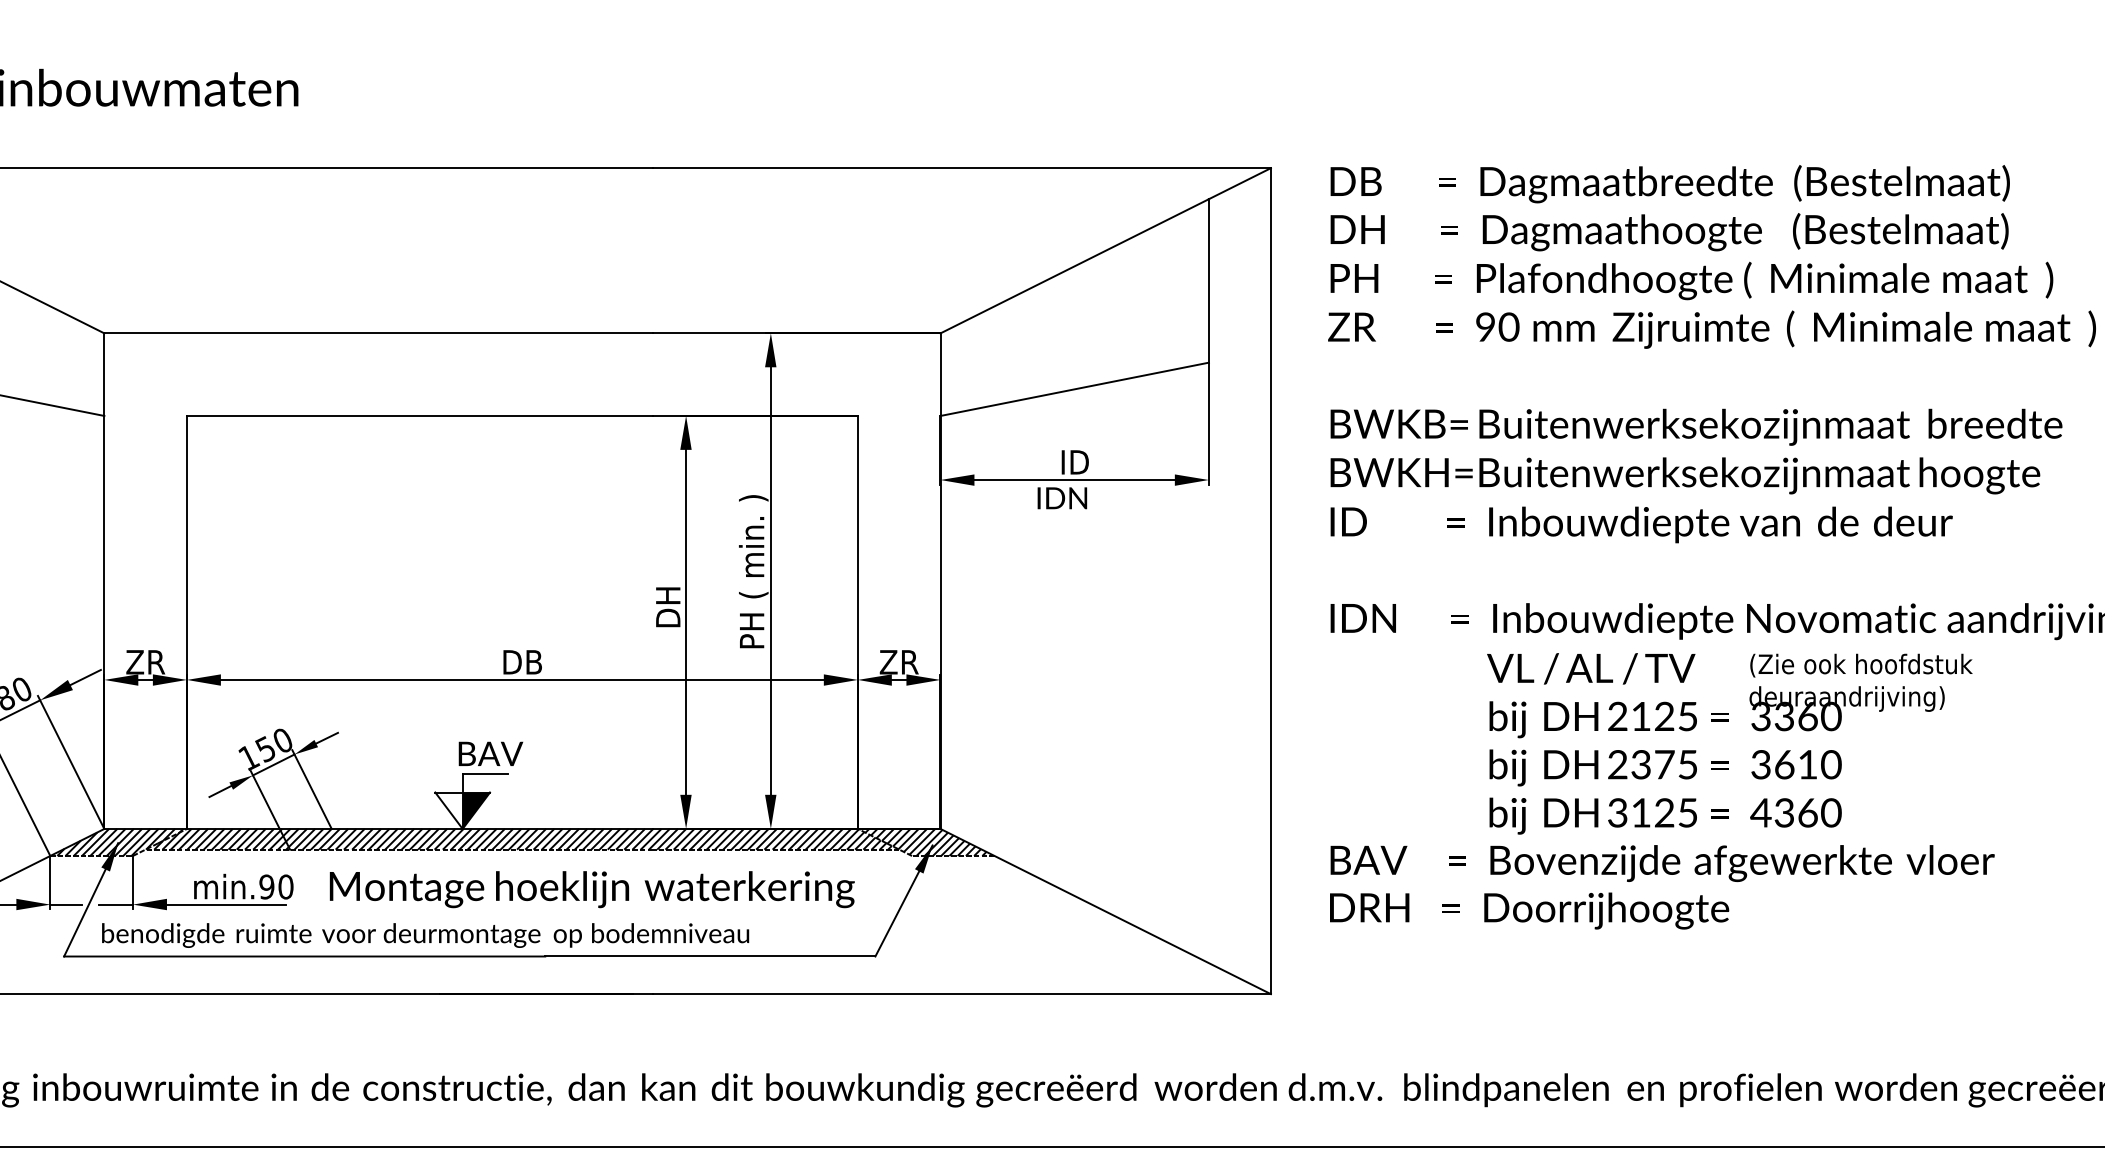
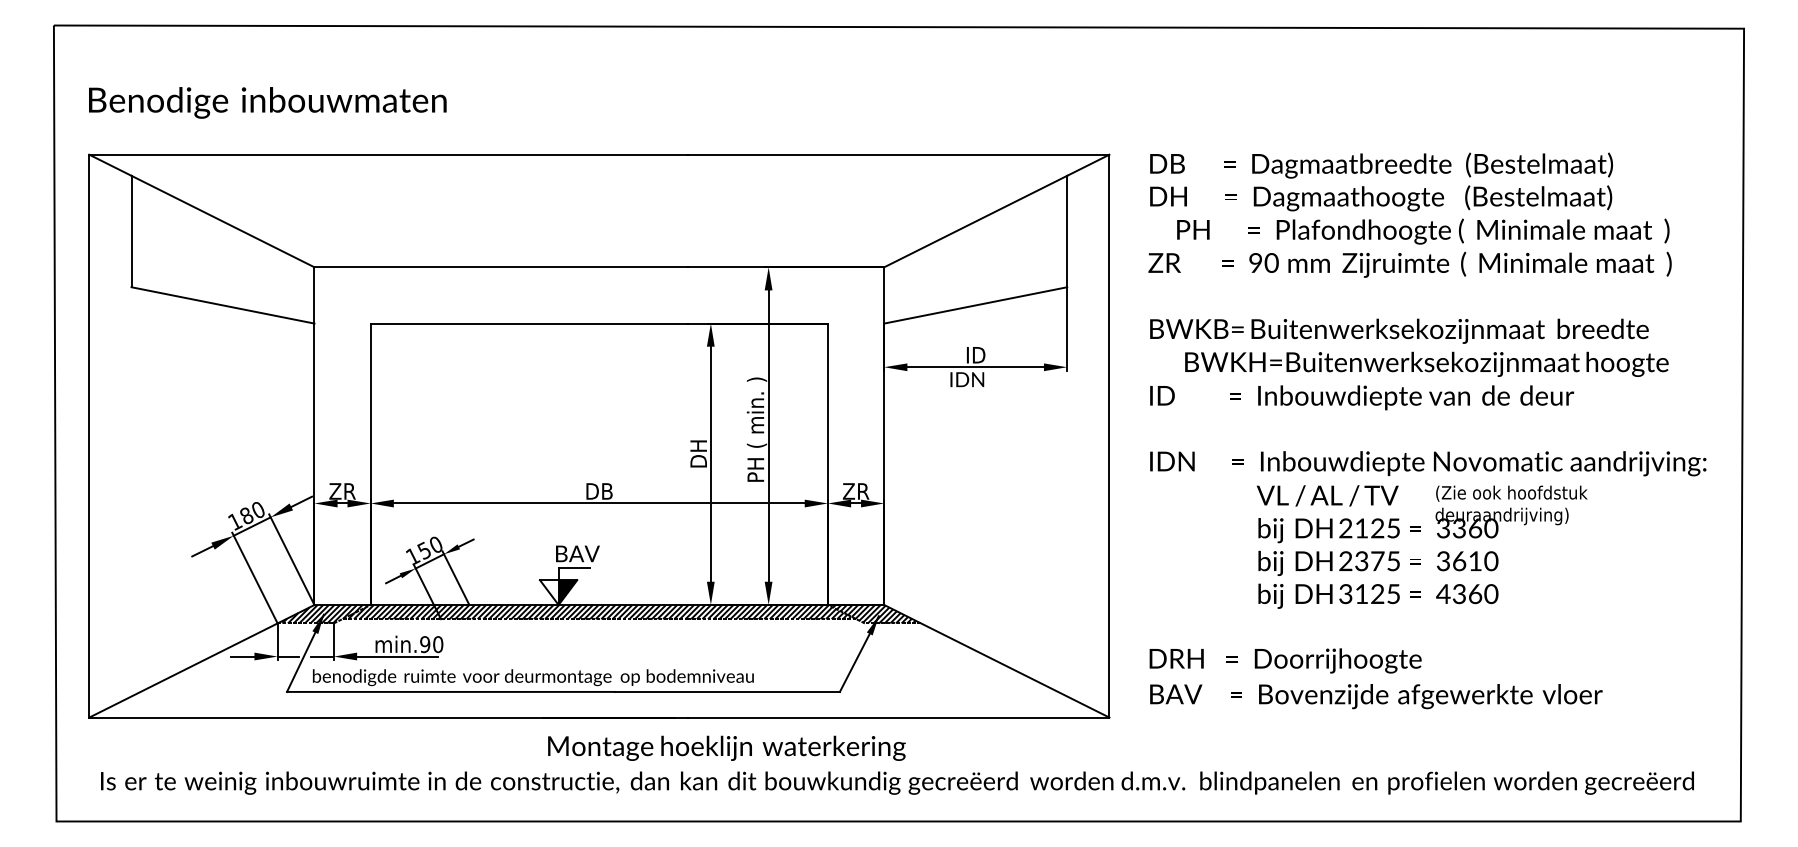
text: (1692, 280) -> (1423, 231), moved
text: (1684, 474) -> (1426, 363), moved
text: (1662, 863) -> (1376, 696), moved
text: (591, 888) -> (726, 747), moved

